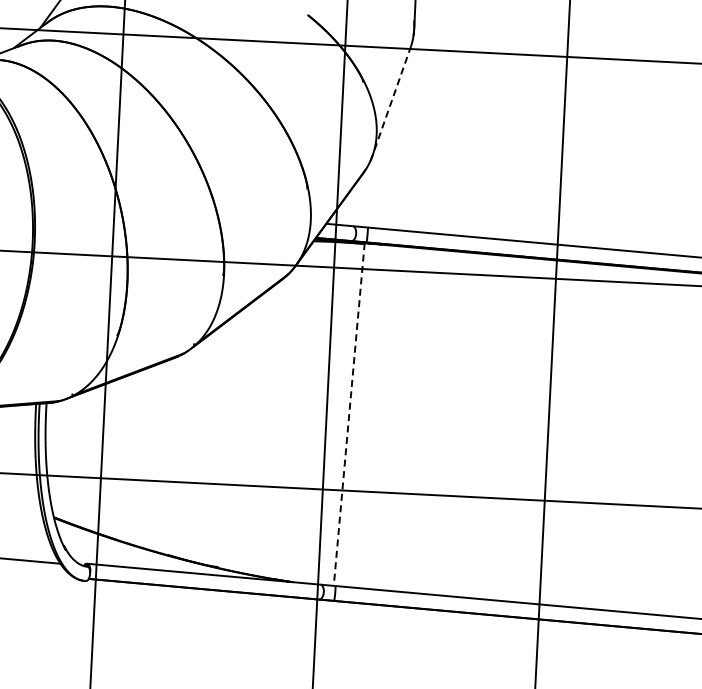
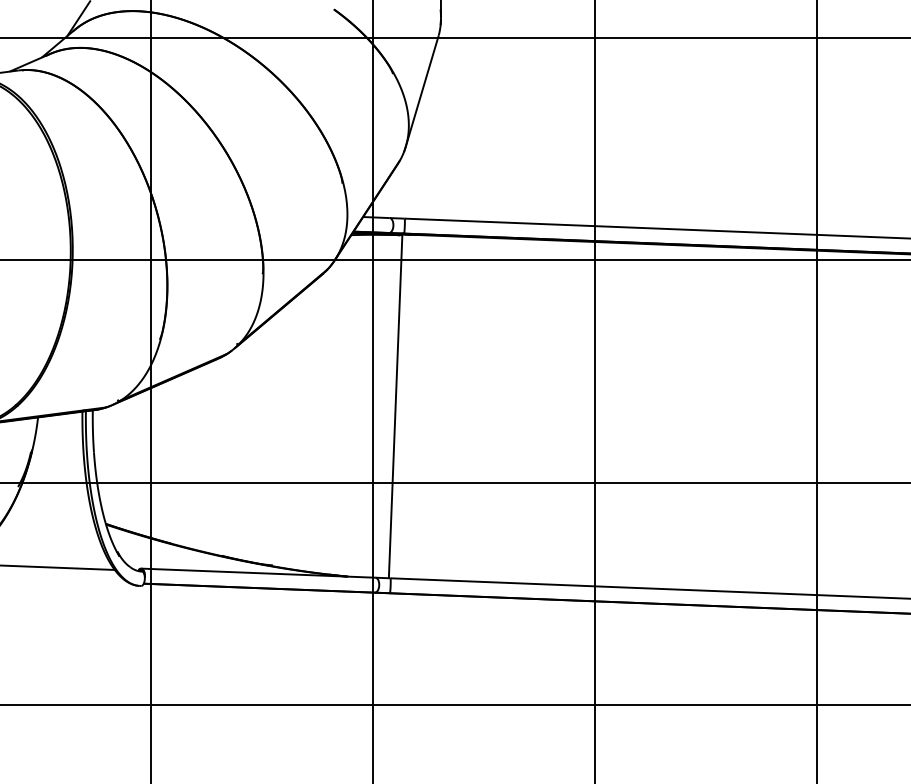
line: (392, 99) -> (422, 89), dashed -> solid
line: (349, 414) -> (395, 406), dashed -> solid

